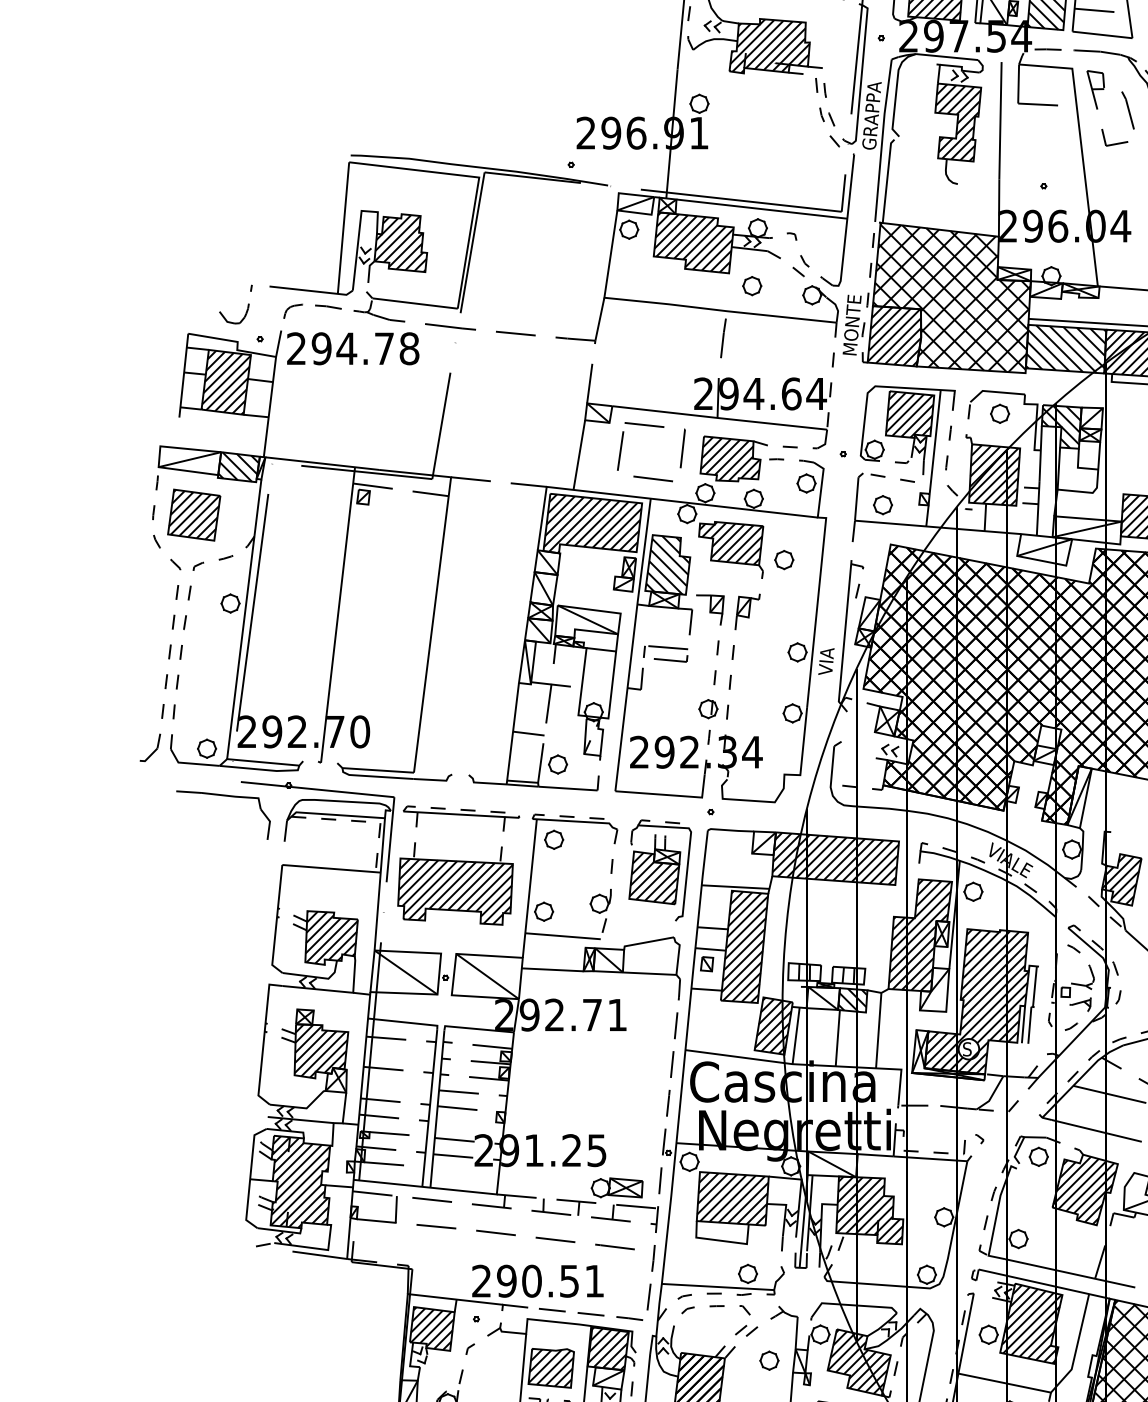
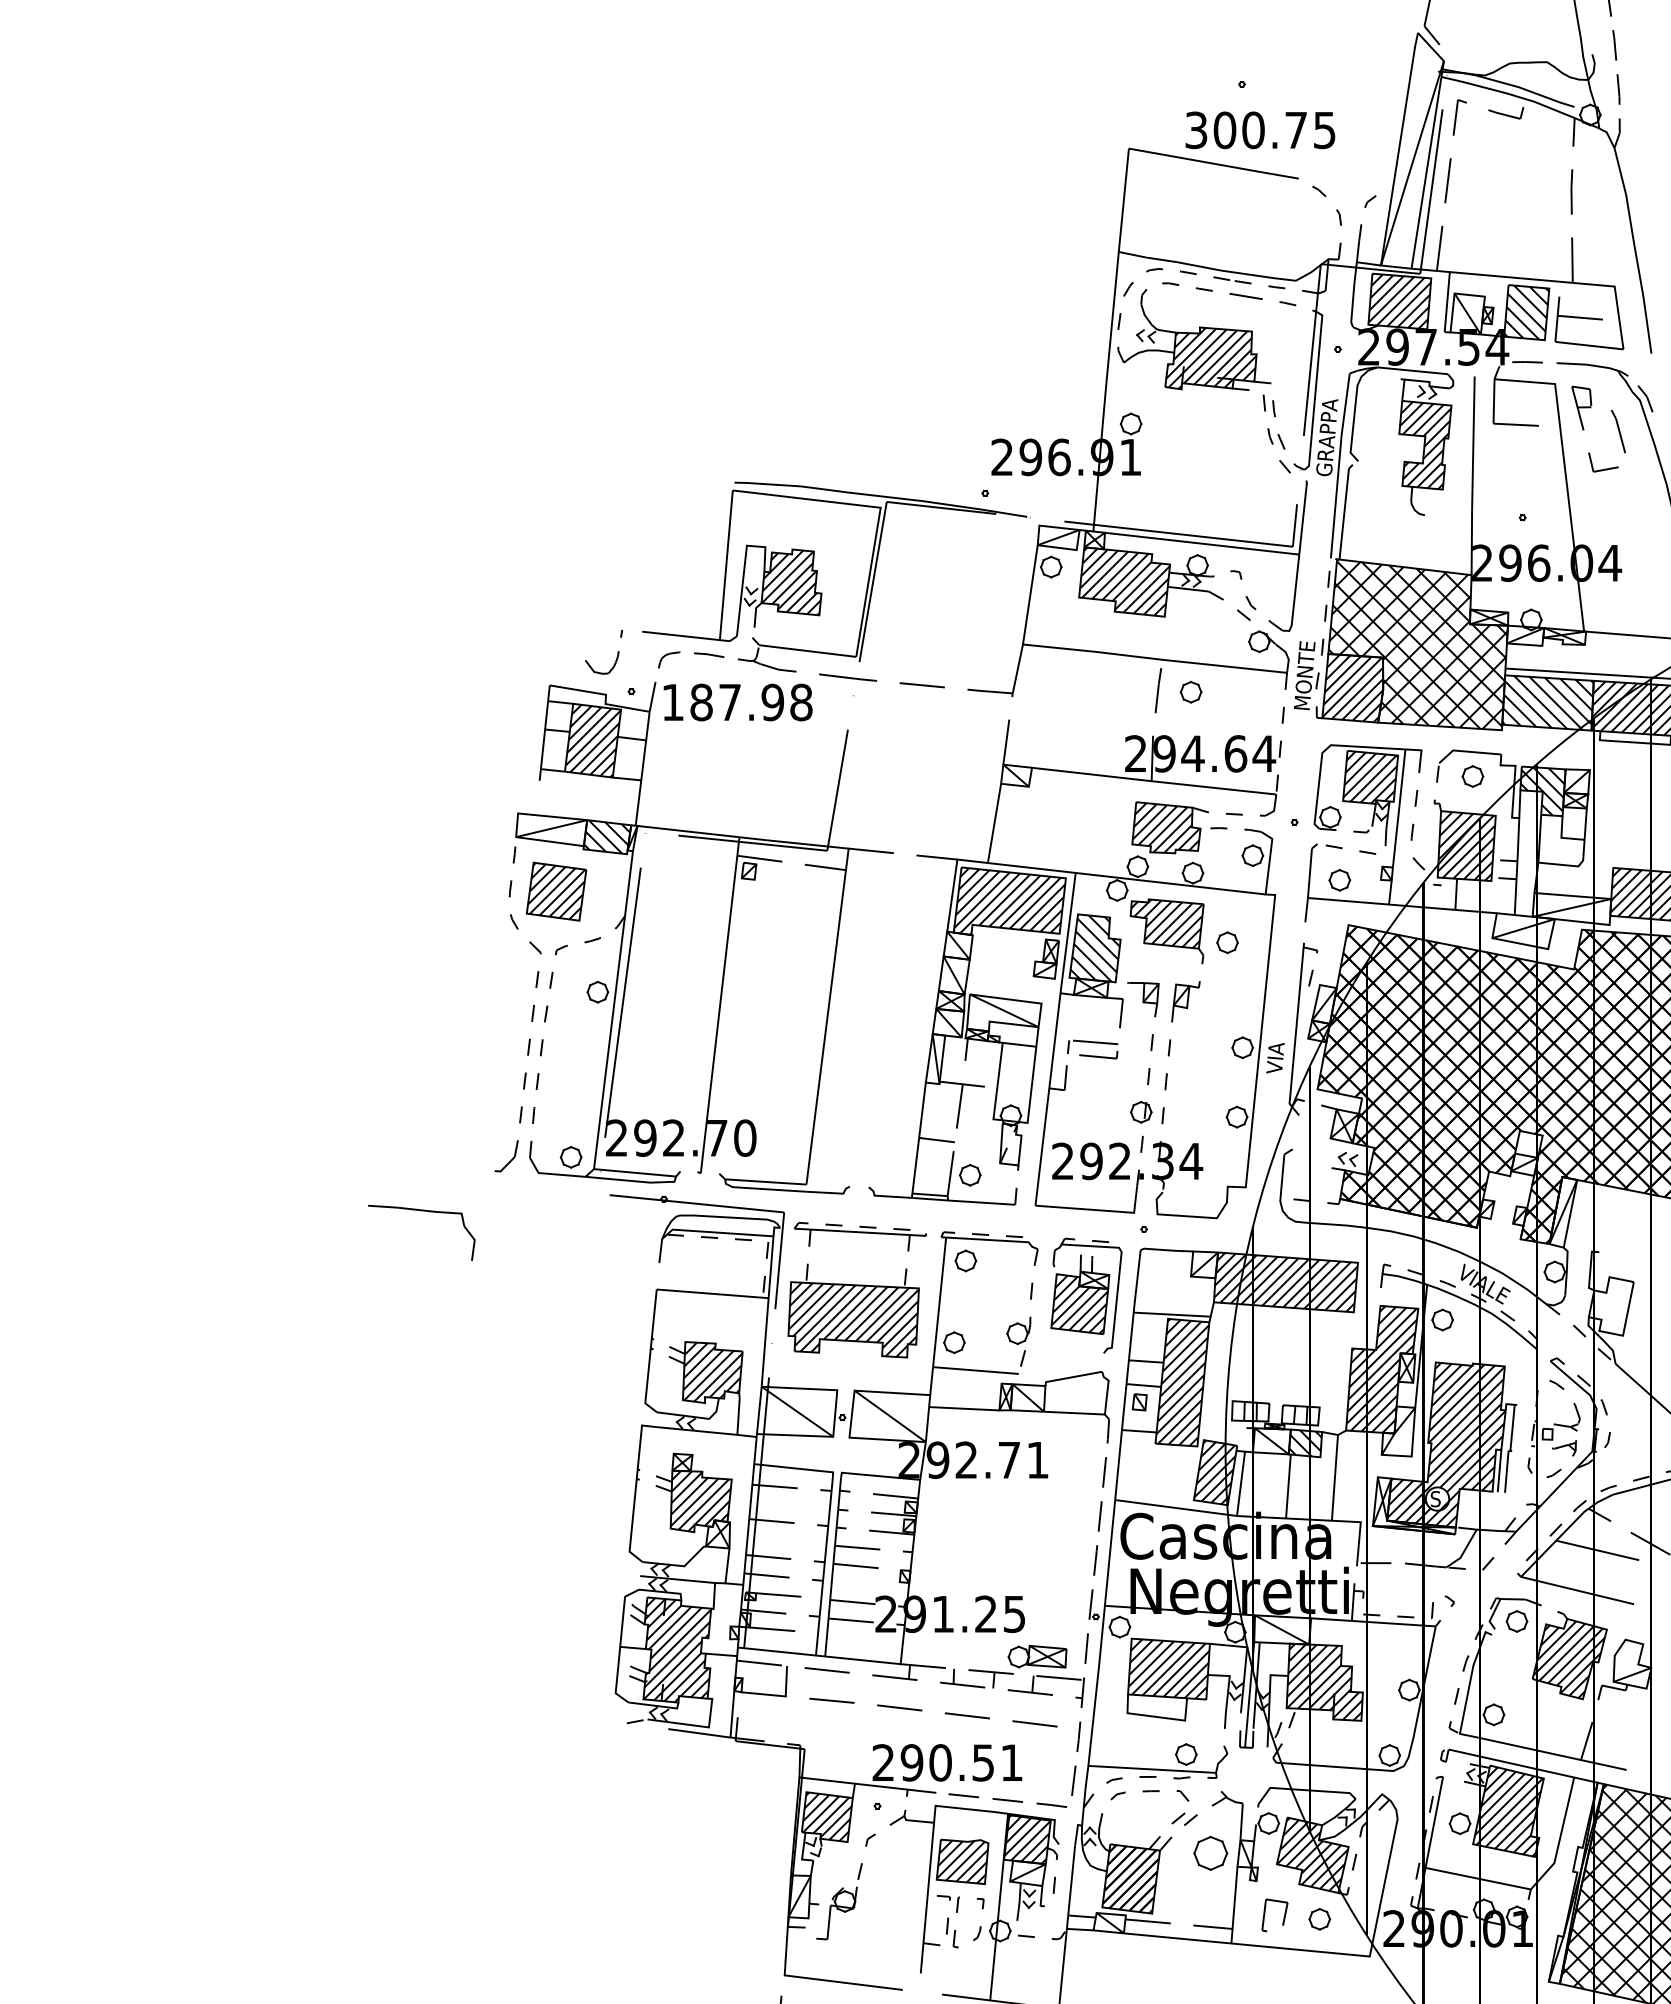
part: (751, 286) -> (1190, 692), moved
text: (340, 348) -> (722, 702), 294.78 -> 187.98
part: (647, 477) -> (1072, 848), removed
part: (223, 796) -> (421, 1211), moved
hatch: (1121, 879) -> (1611, 1306), removed
part: (769, 1360) -> (1210, 1852), size x1.6

